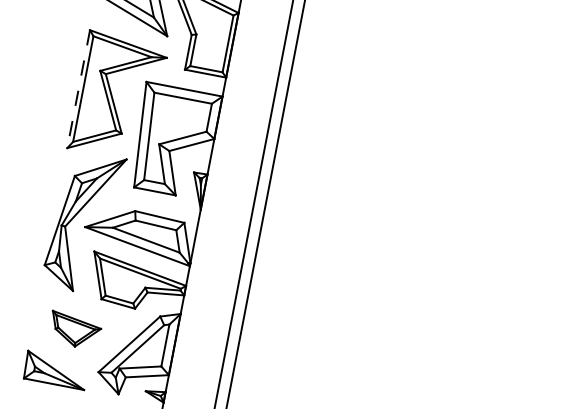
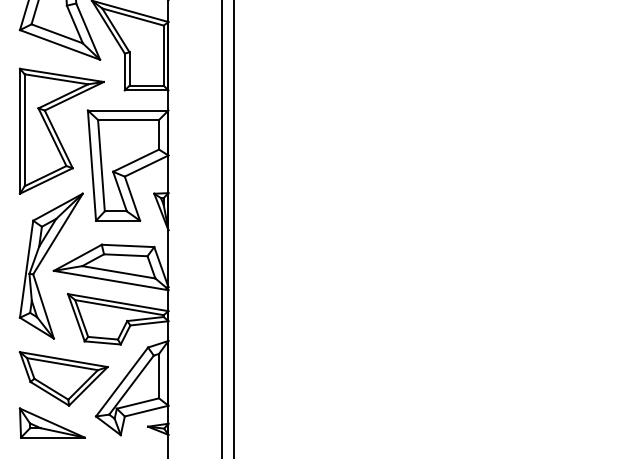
line: (79, 89) -> (20, 131), dashed -> solid
part: (74, 330) -> (63, 378), size x1.67

